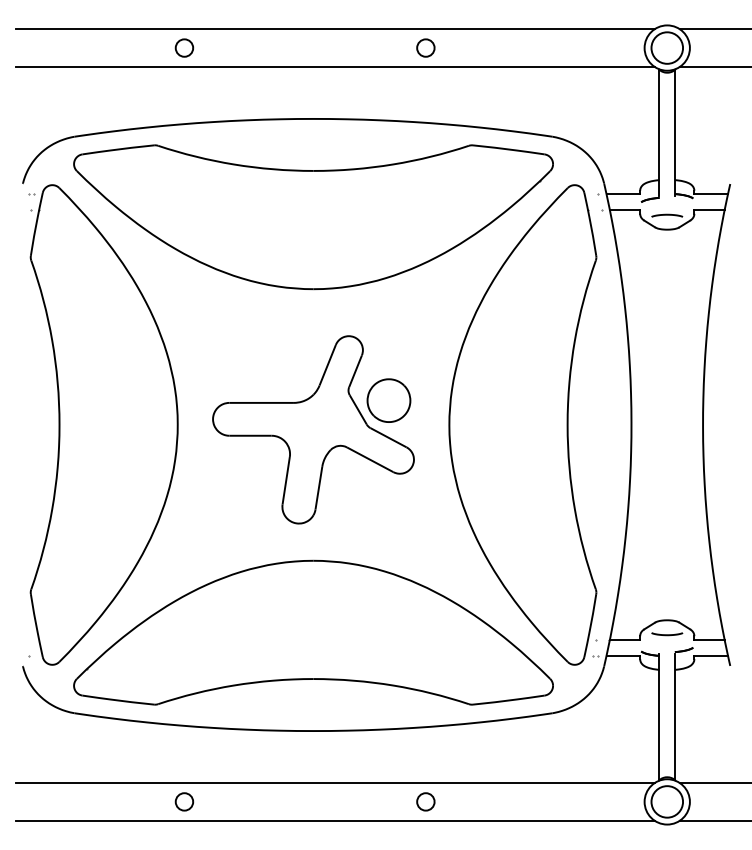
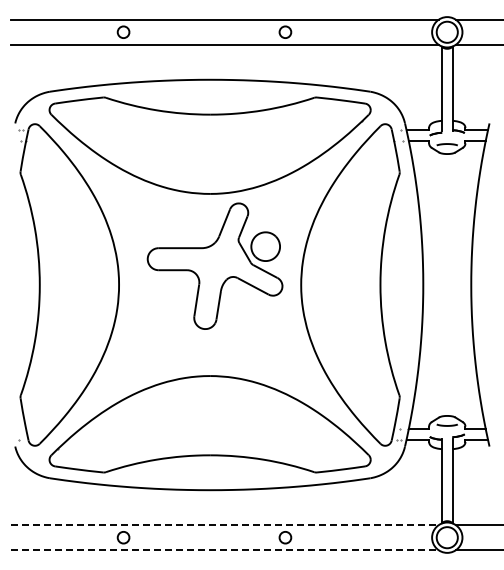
part: (312, 428) -> (214, 265), moved
line: (336, 783) -> (225, 525), solid -> dashed
line: (336, 820) -> (225, 550), solid -> dashed

